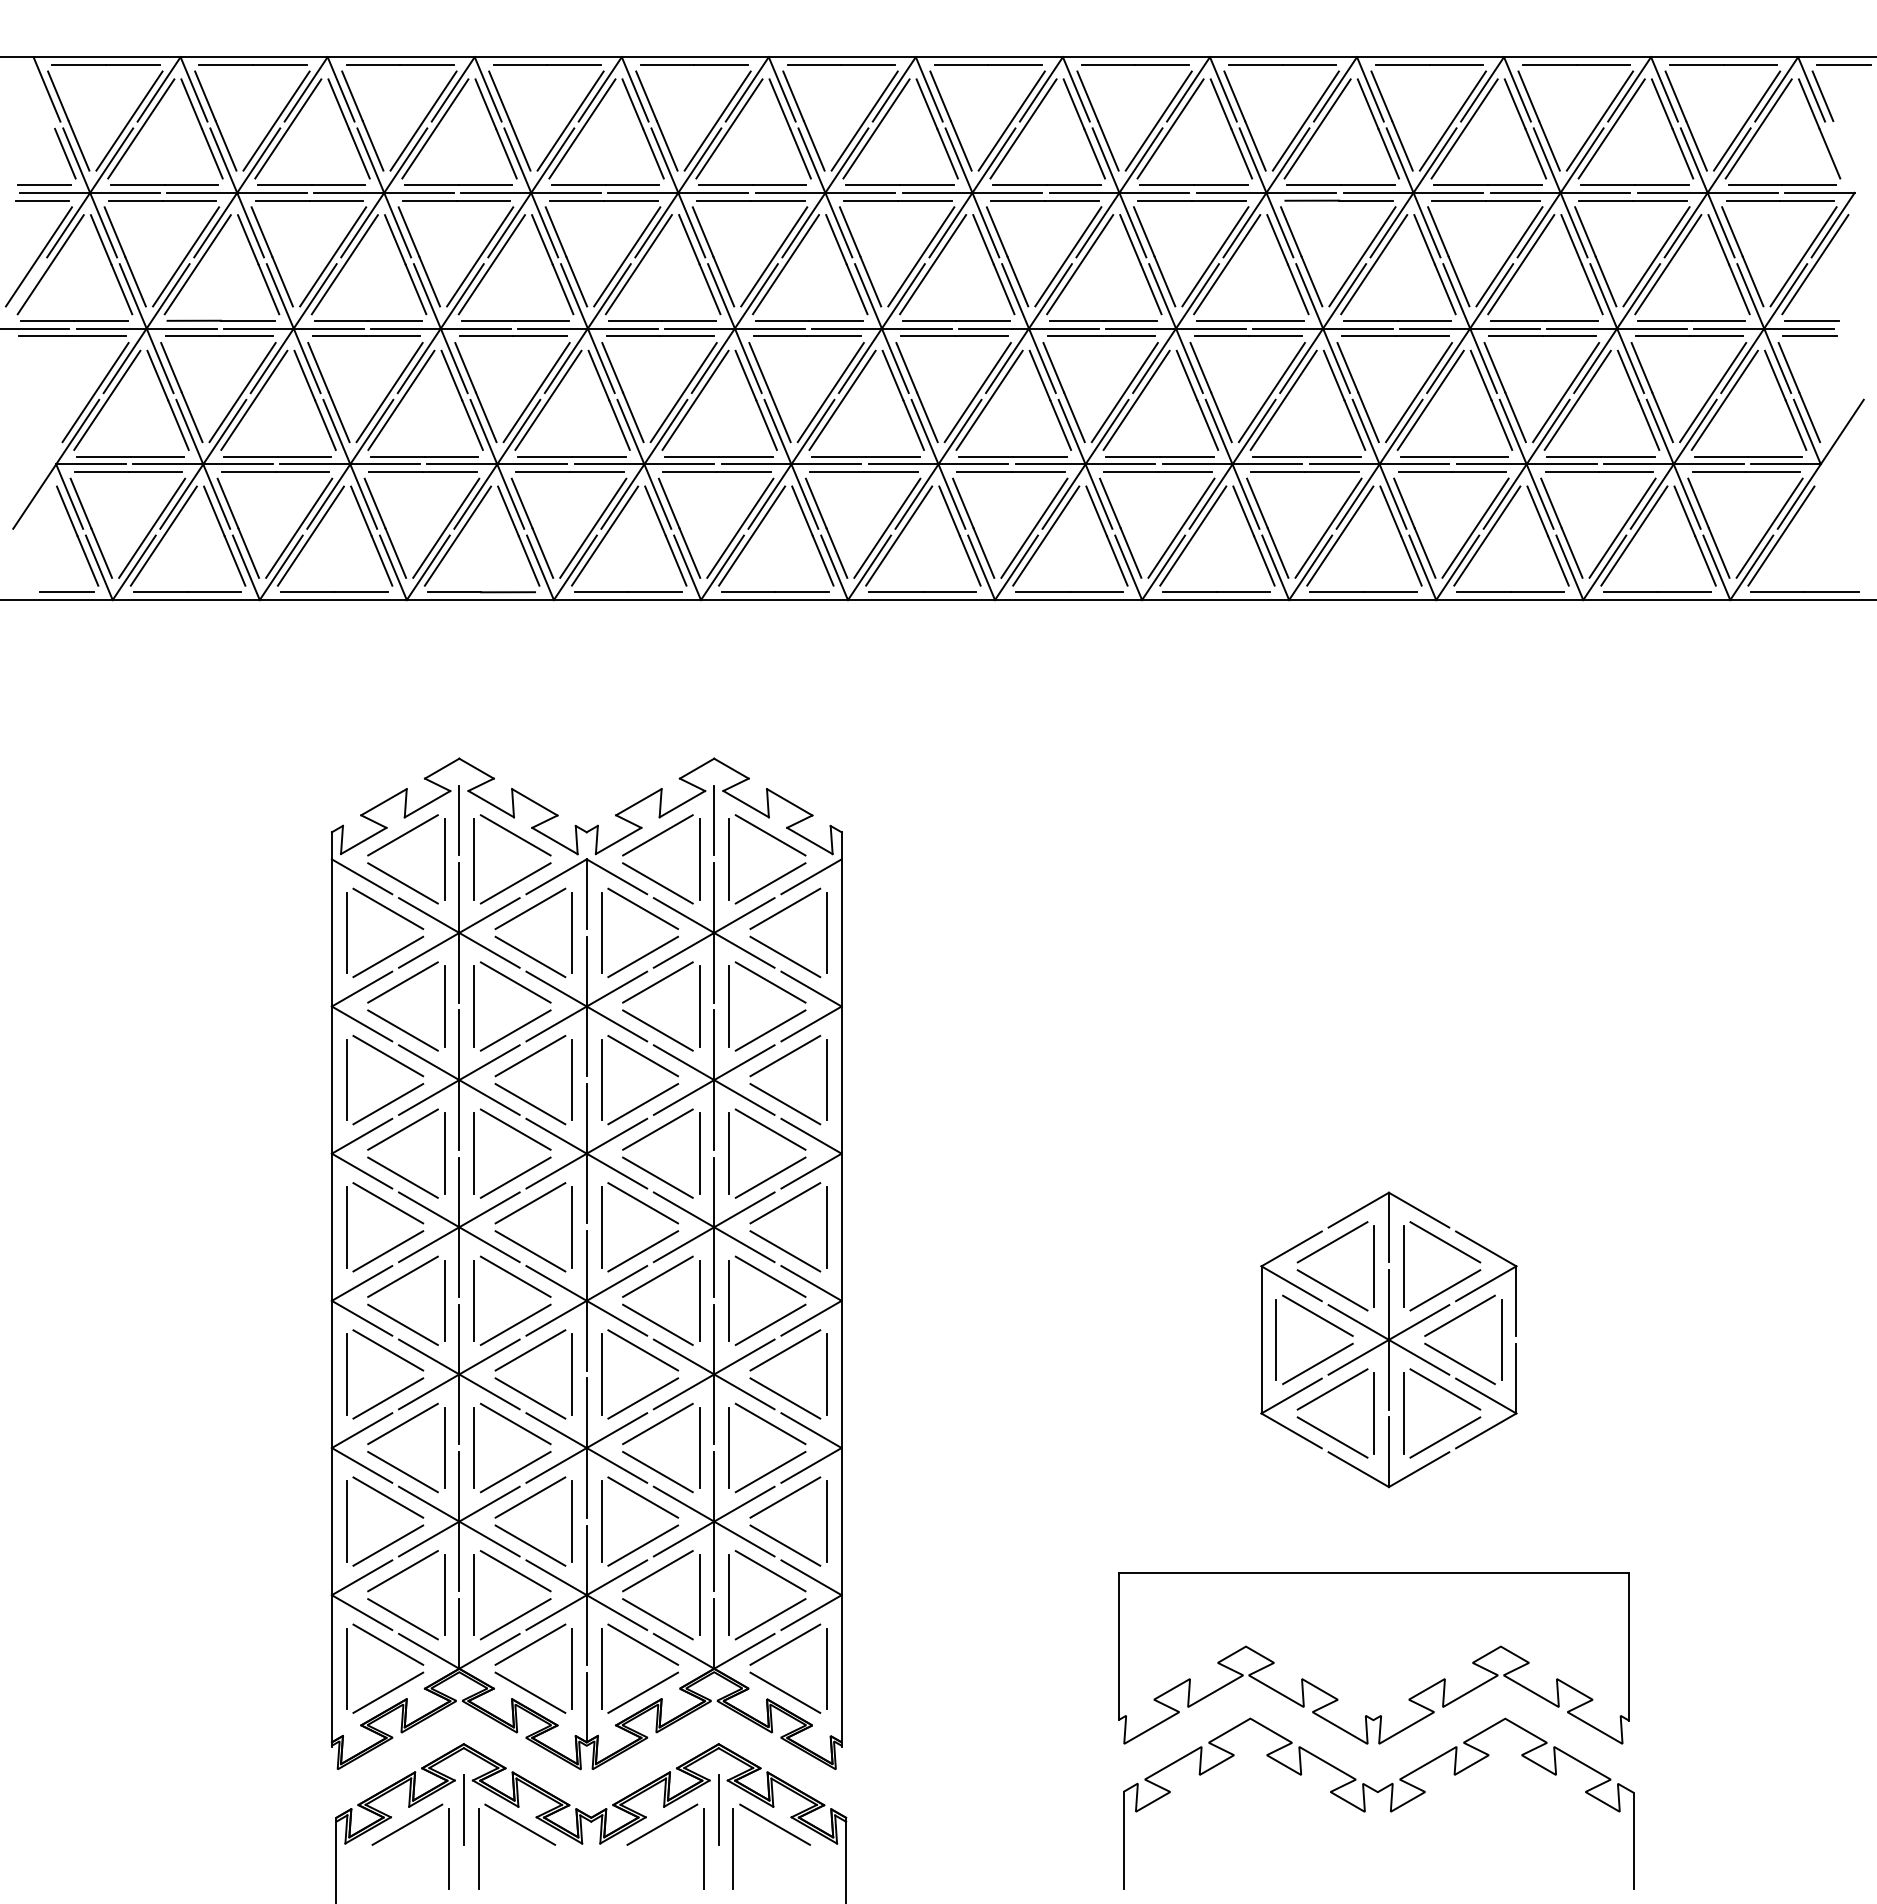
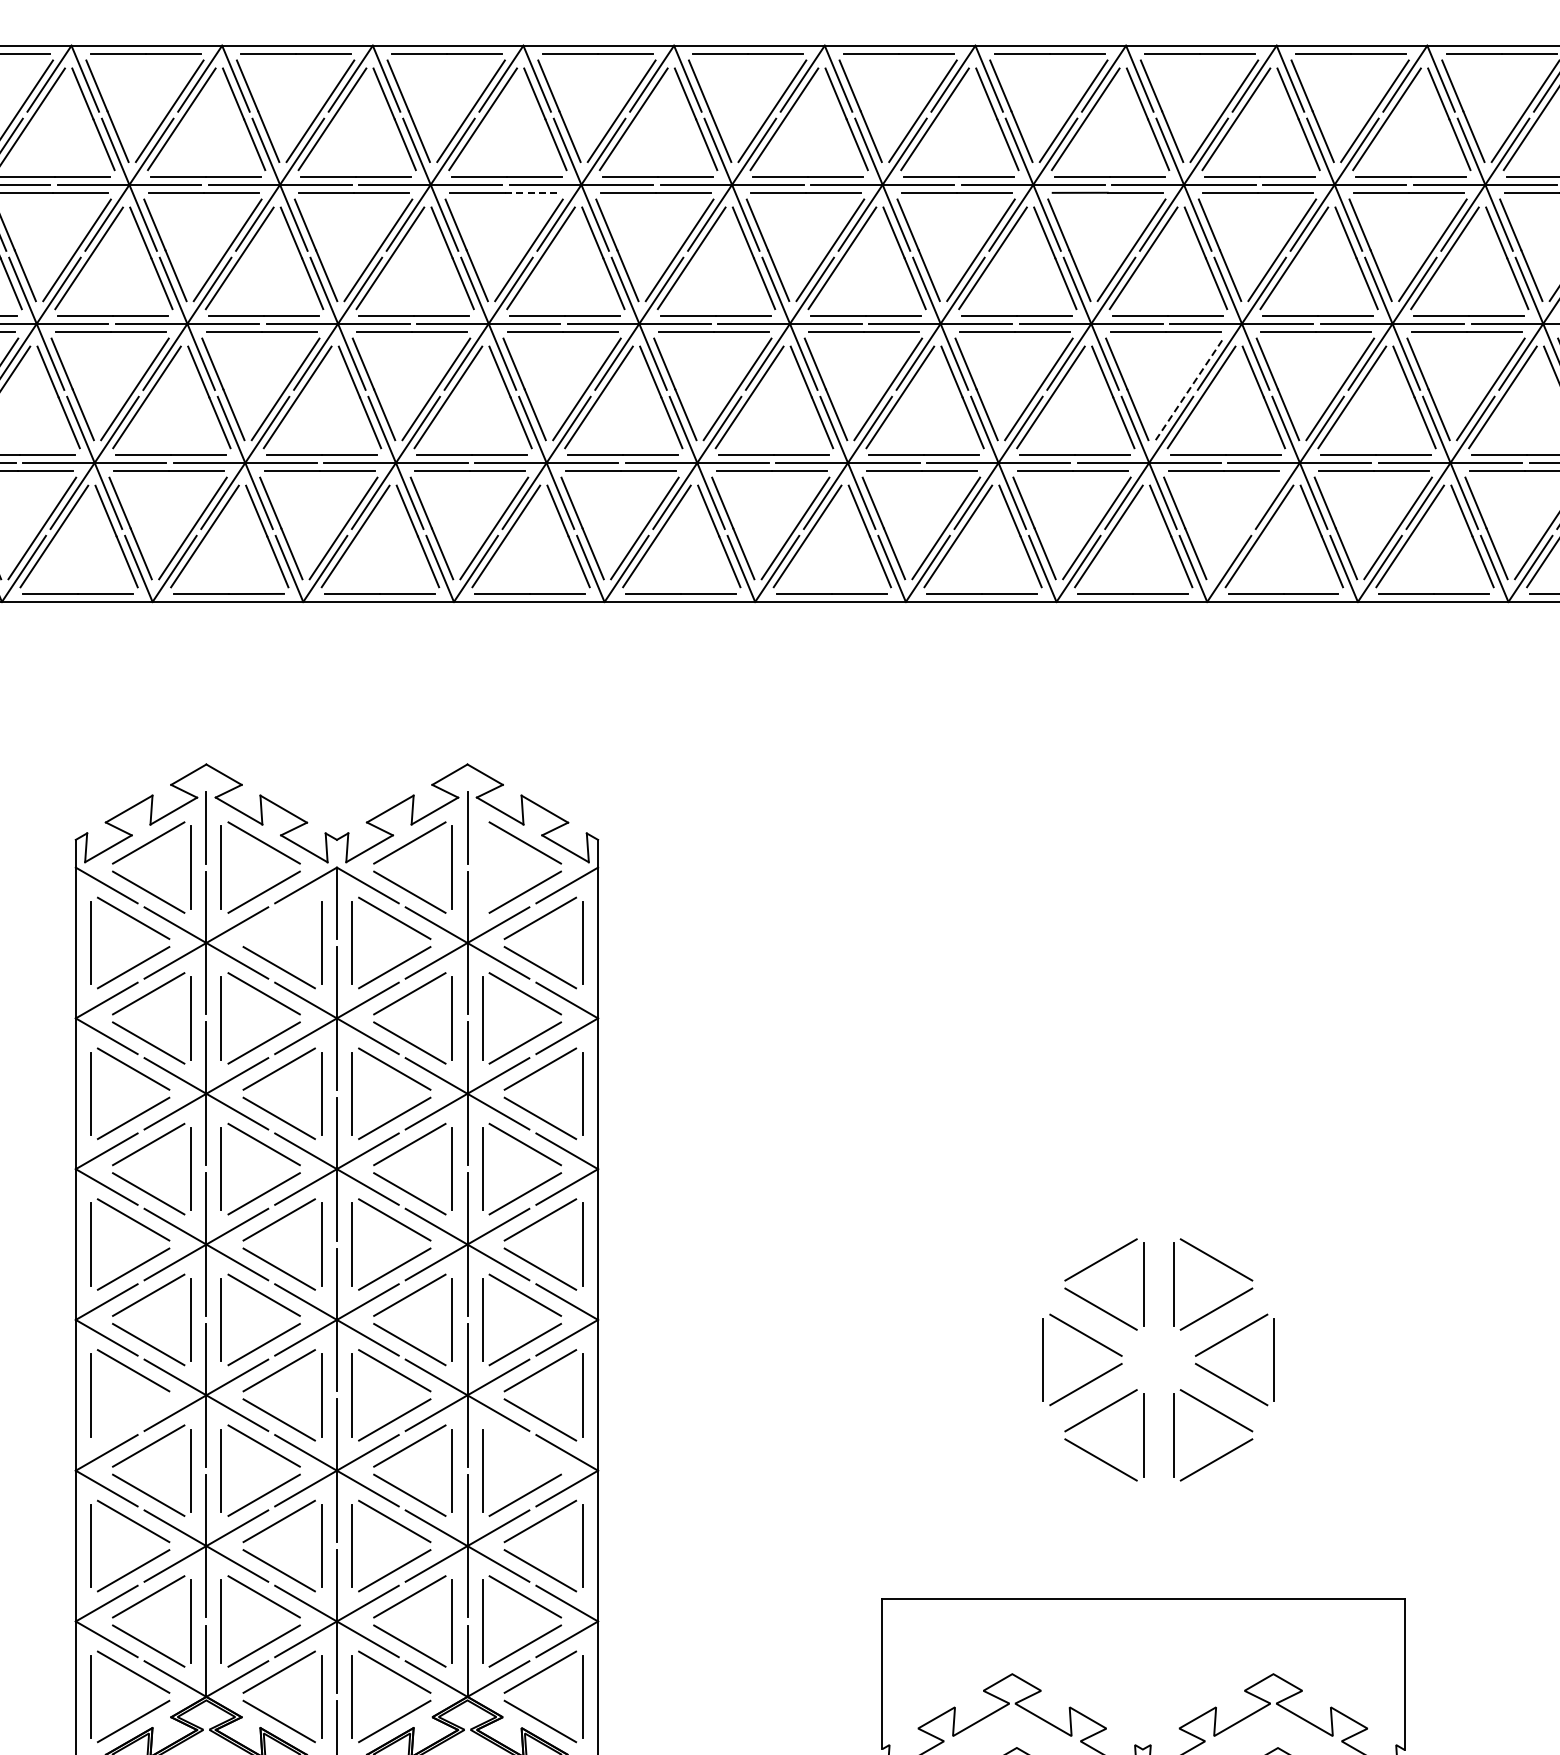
line: (777, 200) -> (532, 192), solid -> dashed
line: (1419, 392) -> (1190, 389), solid -> dashed
line: (1475, 527) -> (1247, 527), removed
line: (728, 859) -> (482, 867), removed
line: (530, 908) -> (279, 917), removed
part: (1388, 1339) -> (1158, 1359), removed
line: (388, 1398) -> (133, 1419), removed
line: (770, 1423) -> (525, 1445), removed

